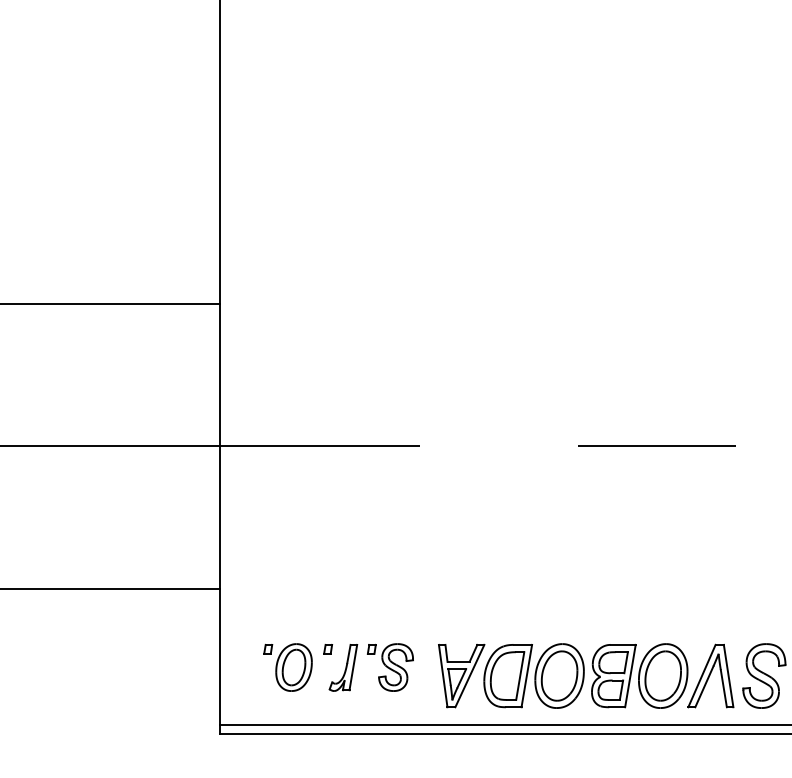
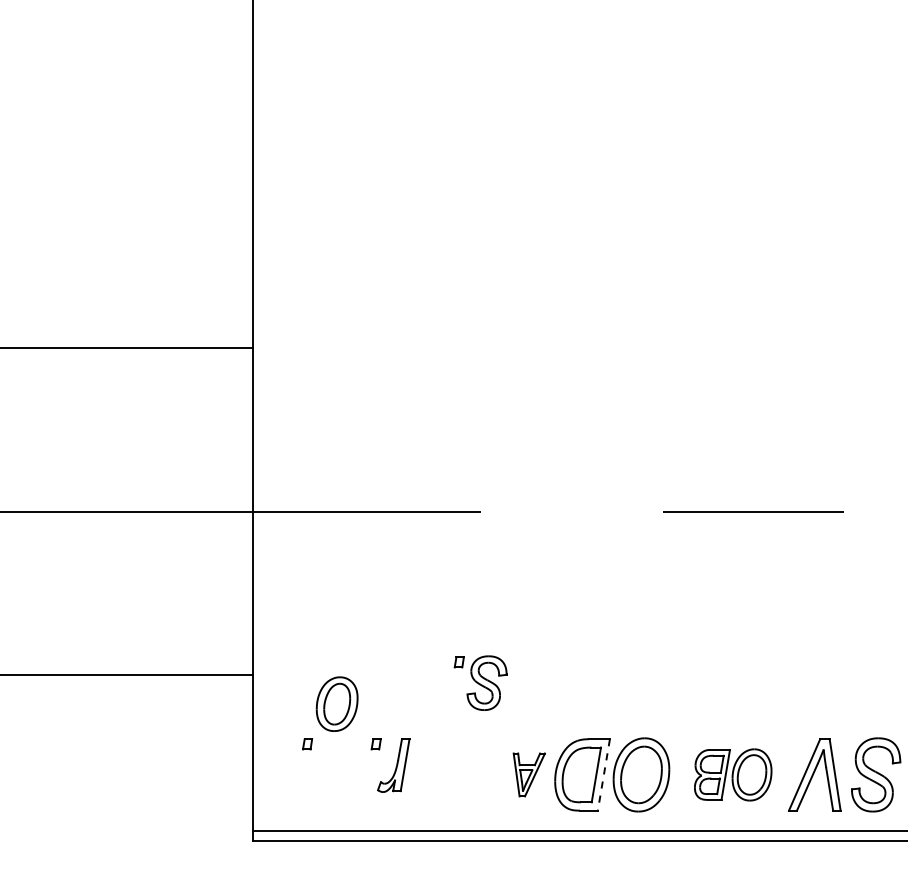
part: (293, 666) -> (336, 703), moved
part: (390, 666) -> (480, 682), moved
part: (461, 675) -> (529, 774), size x0.6
part: (639, 675) -> (732, 774), size x0.7
line: (526, 676) -> (603, 775), solid -> dashed

